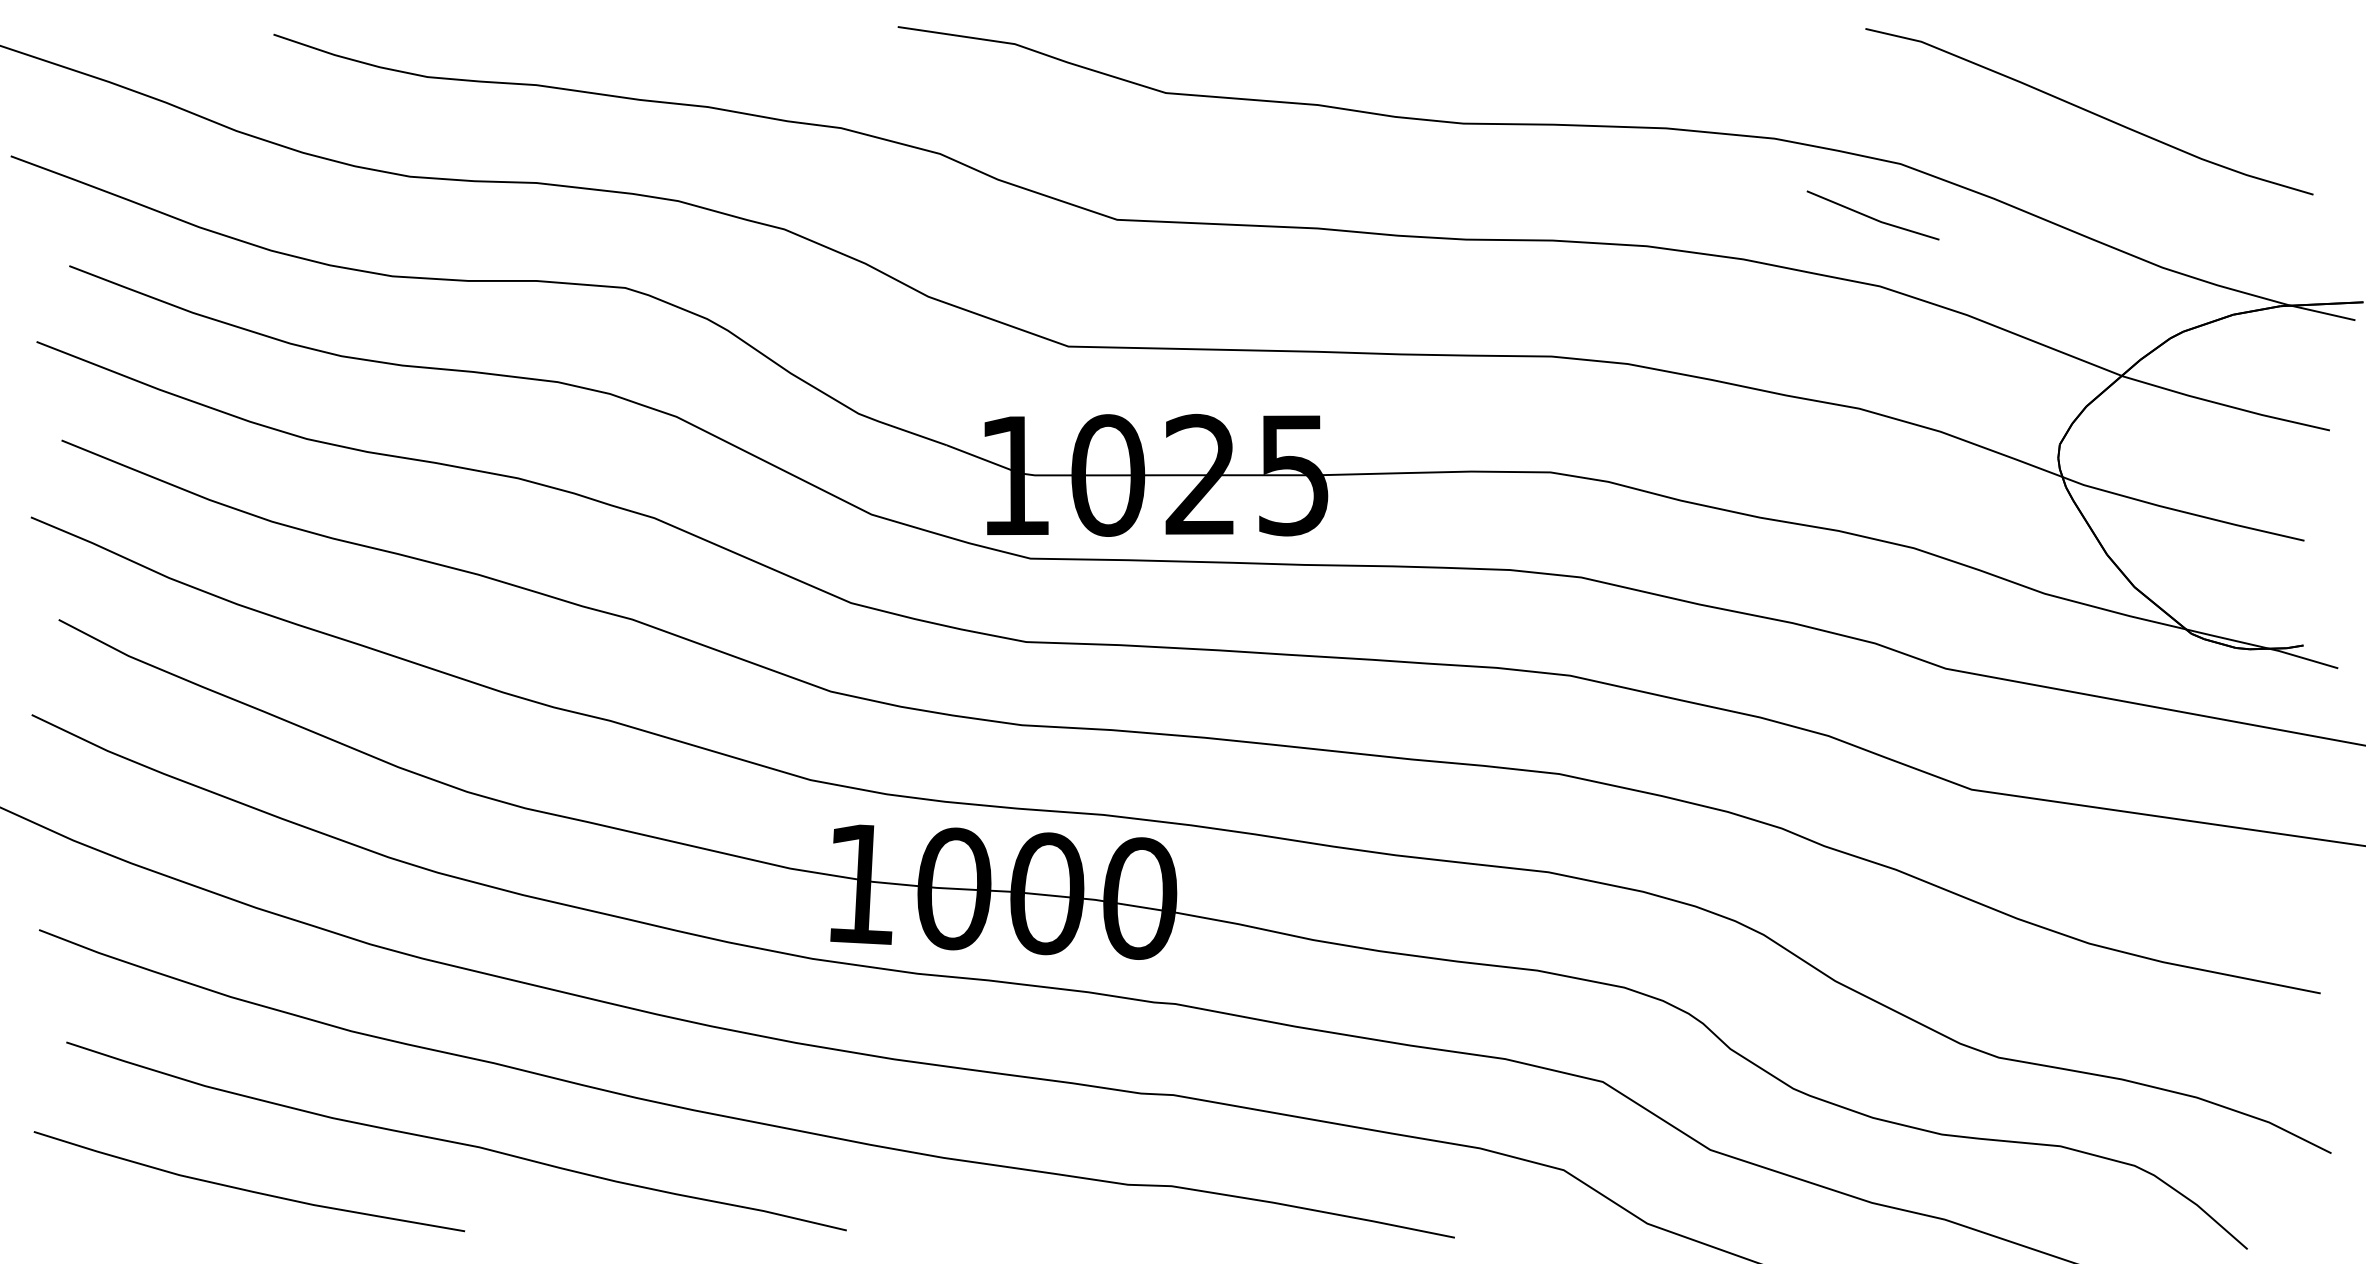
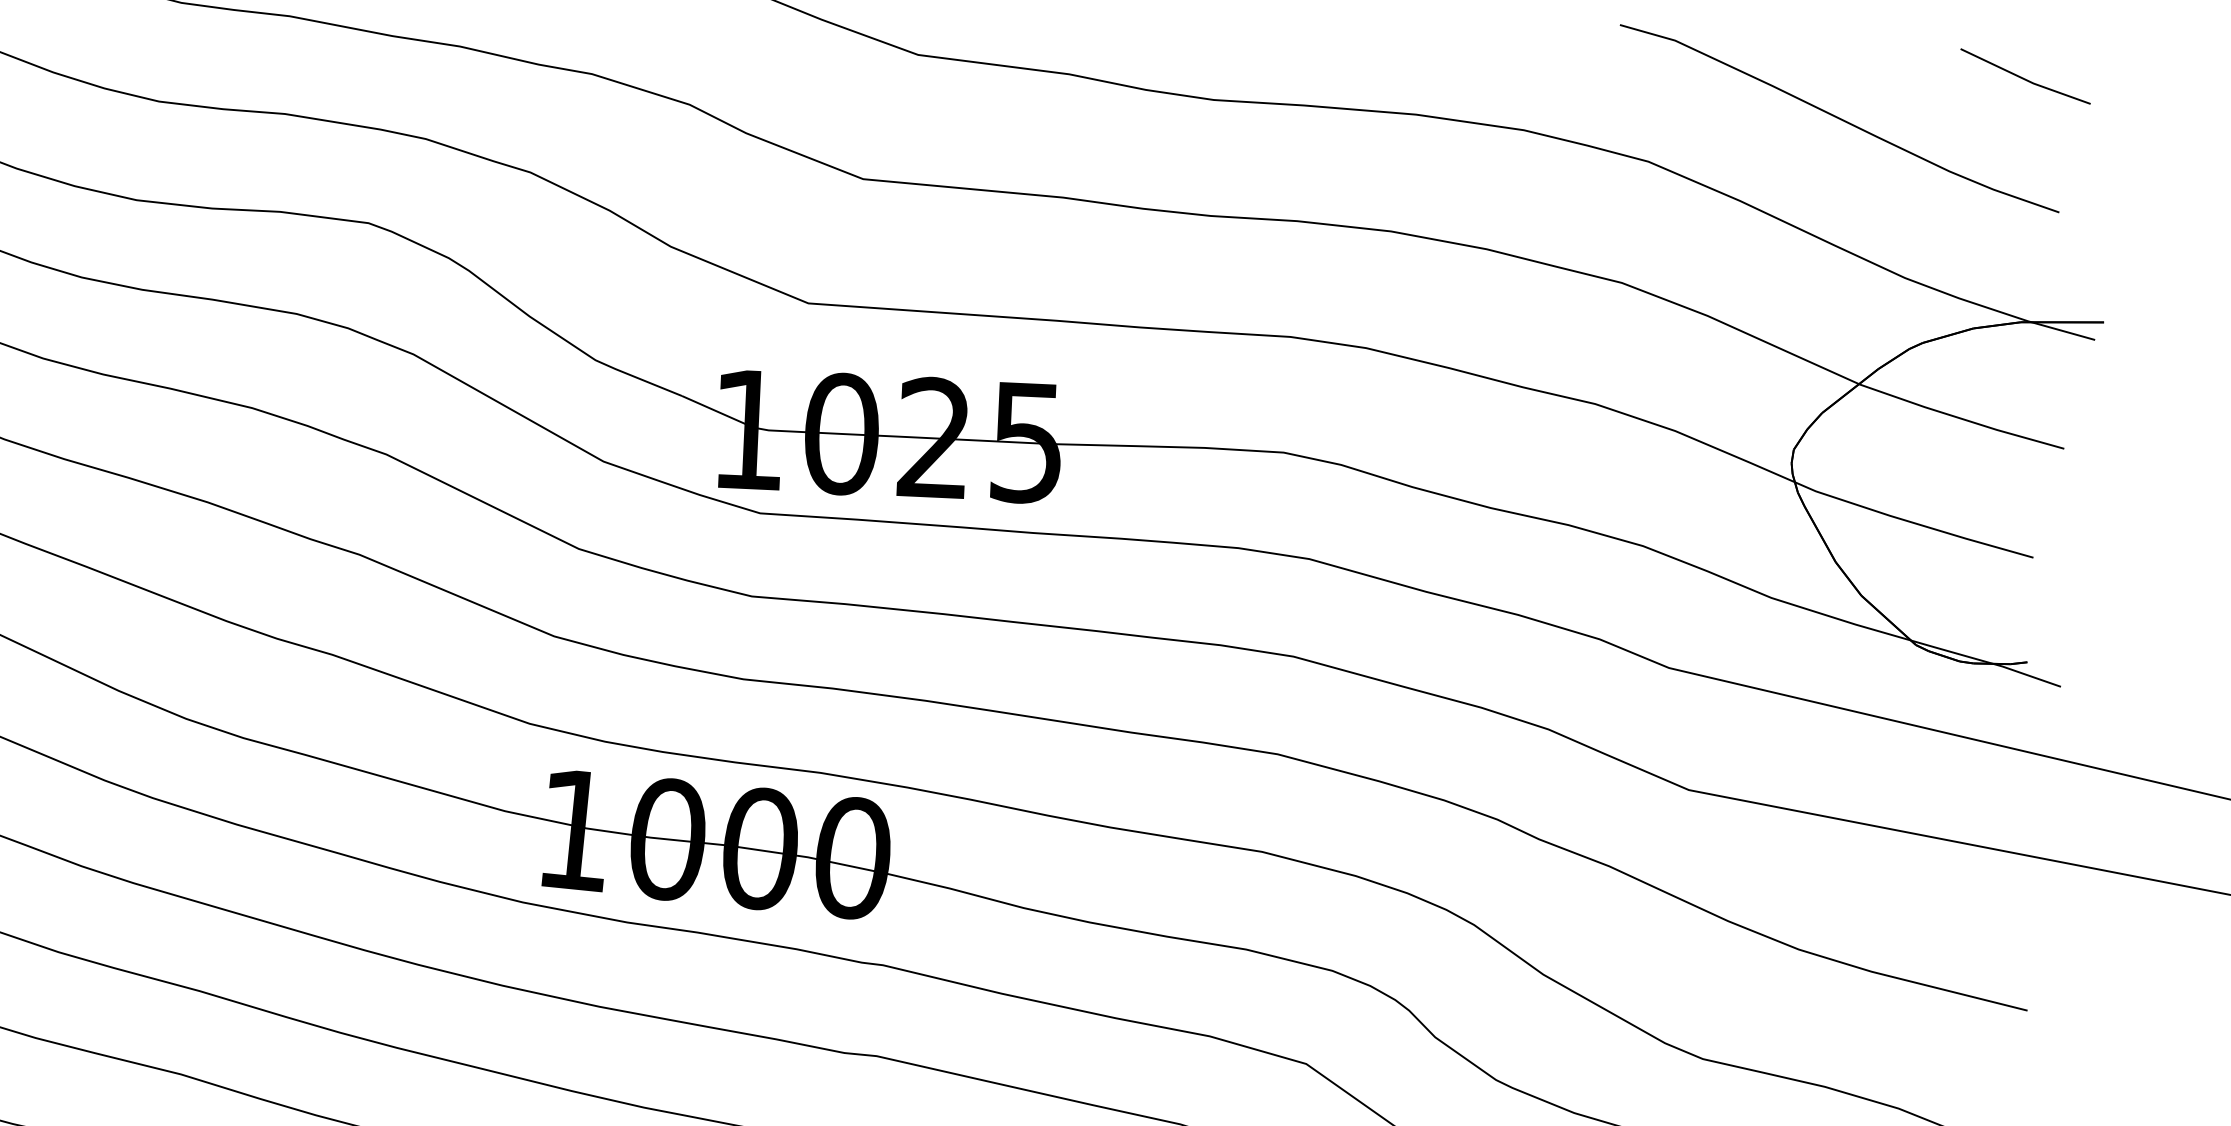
line: (1872, 217) -> (2024, 78), moved

